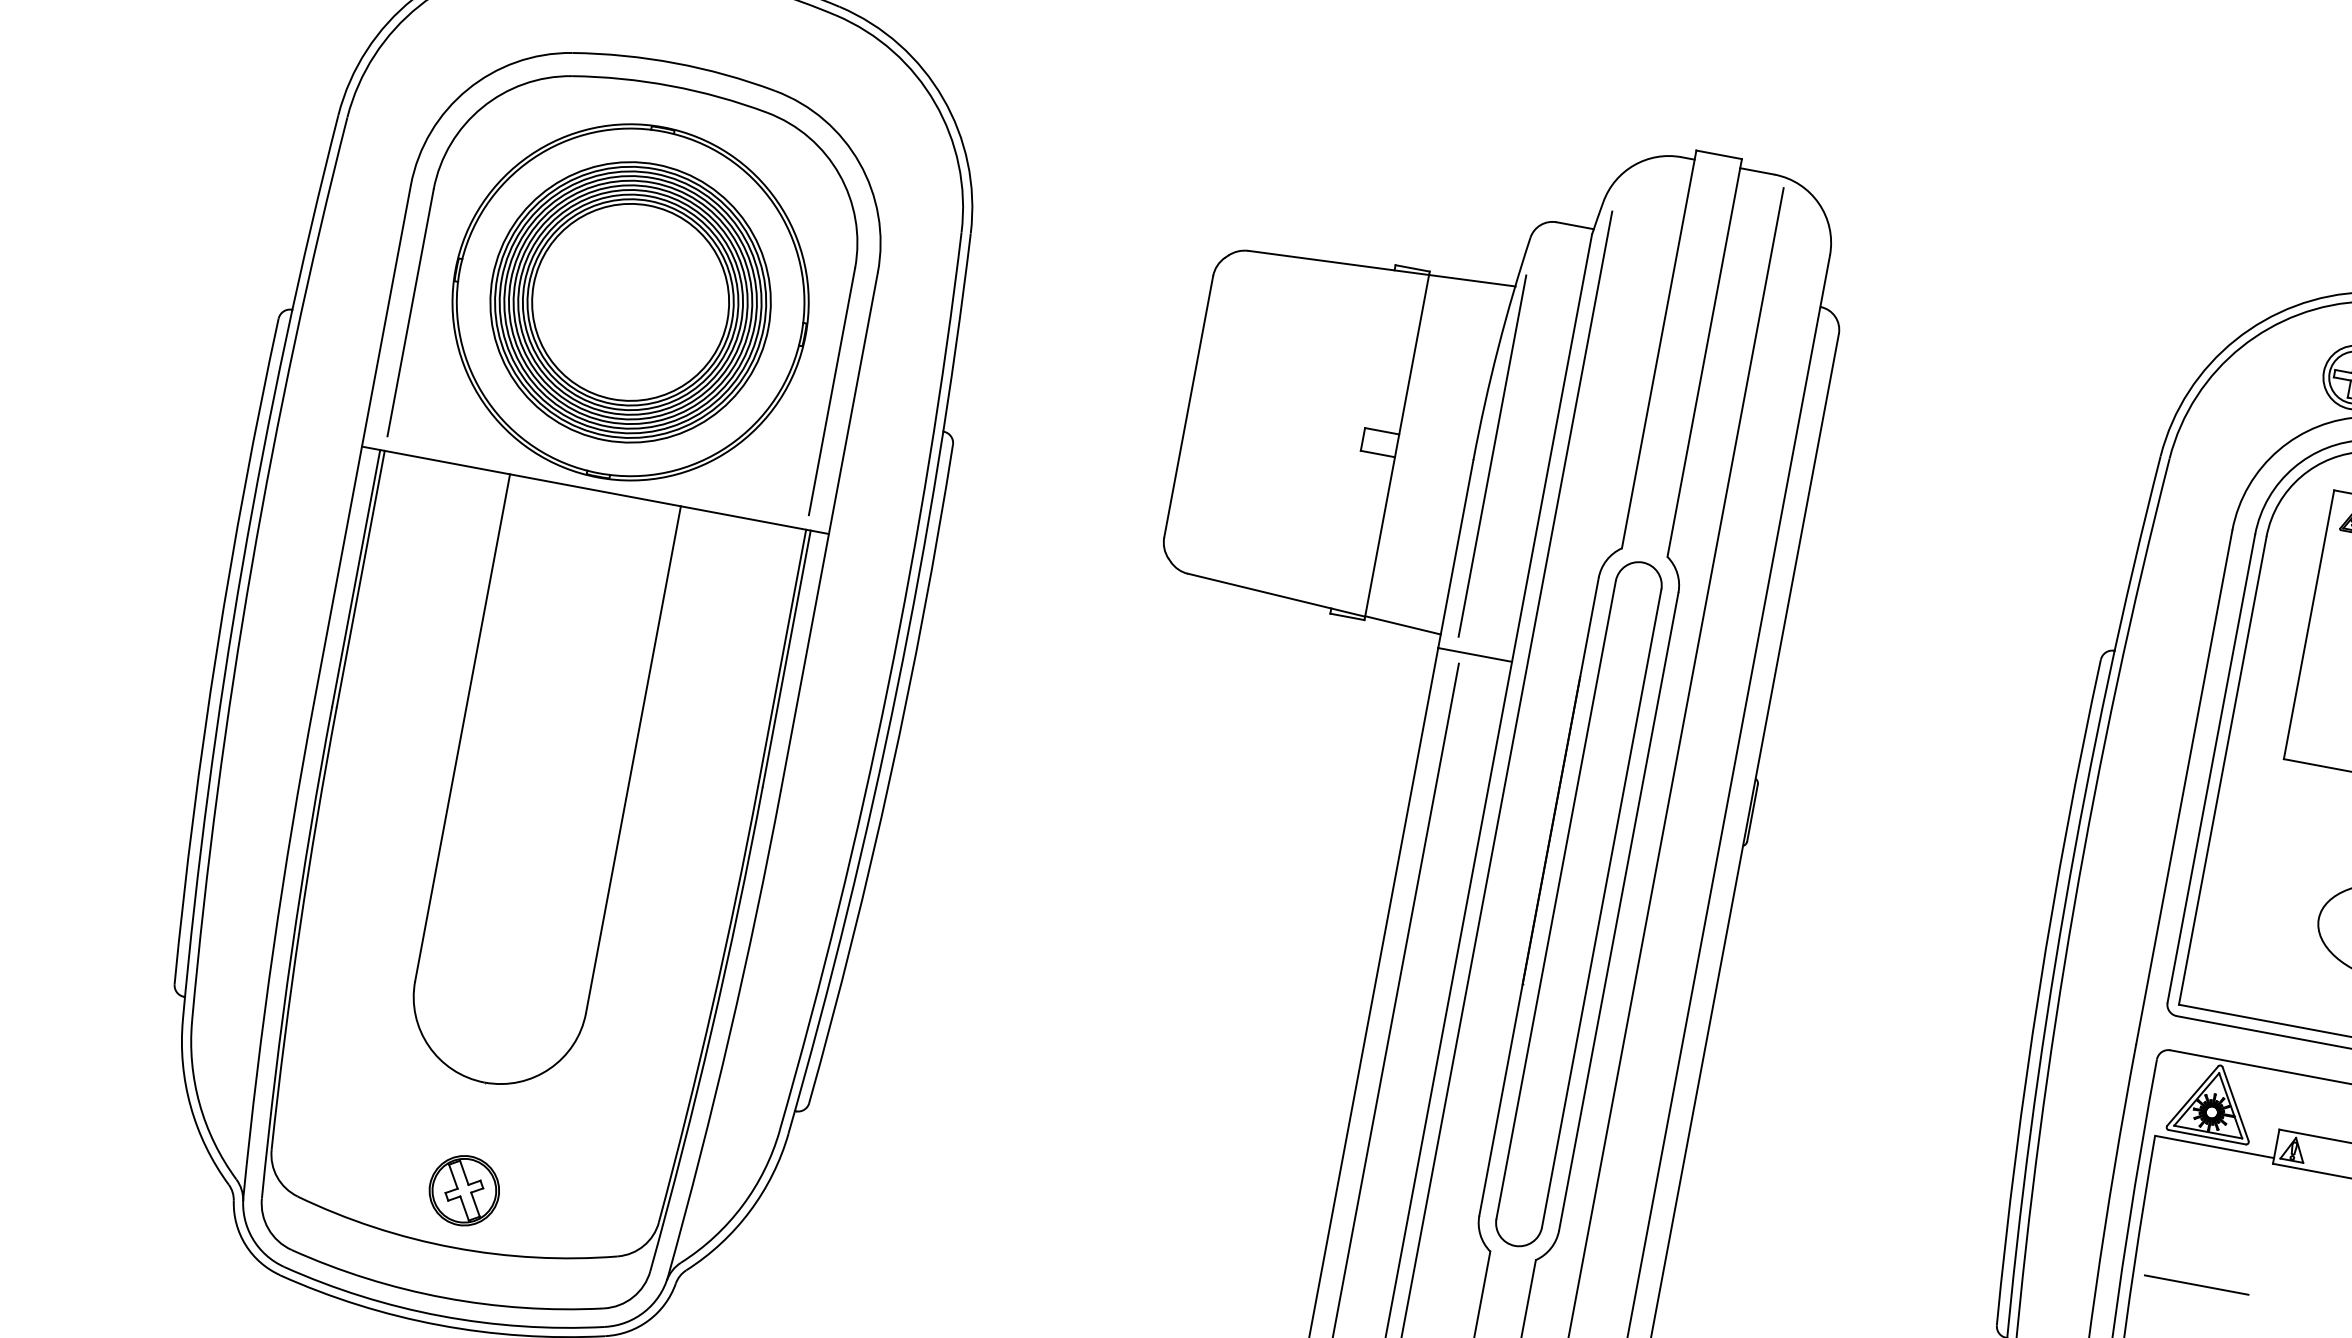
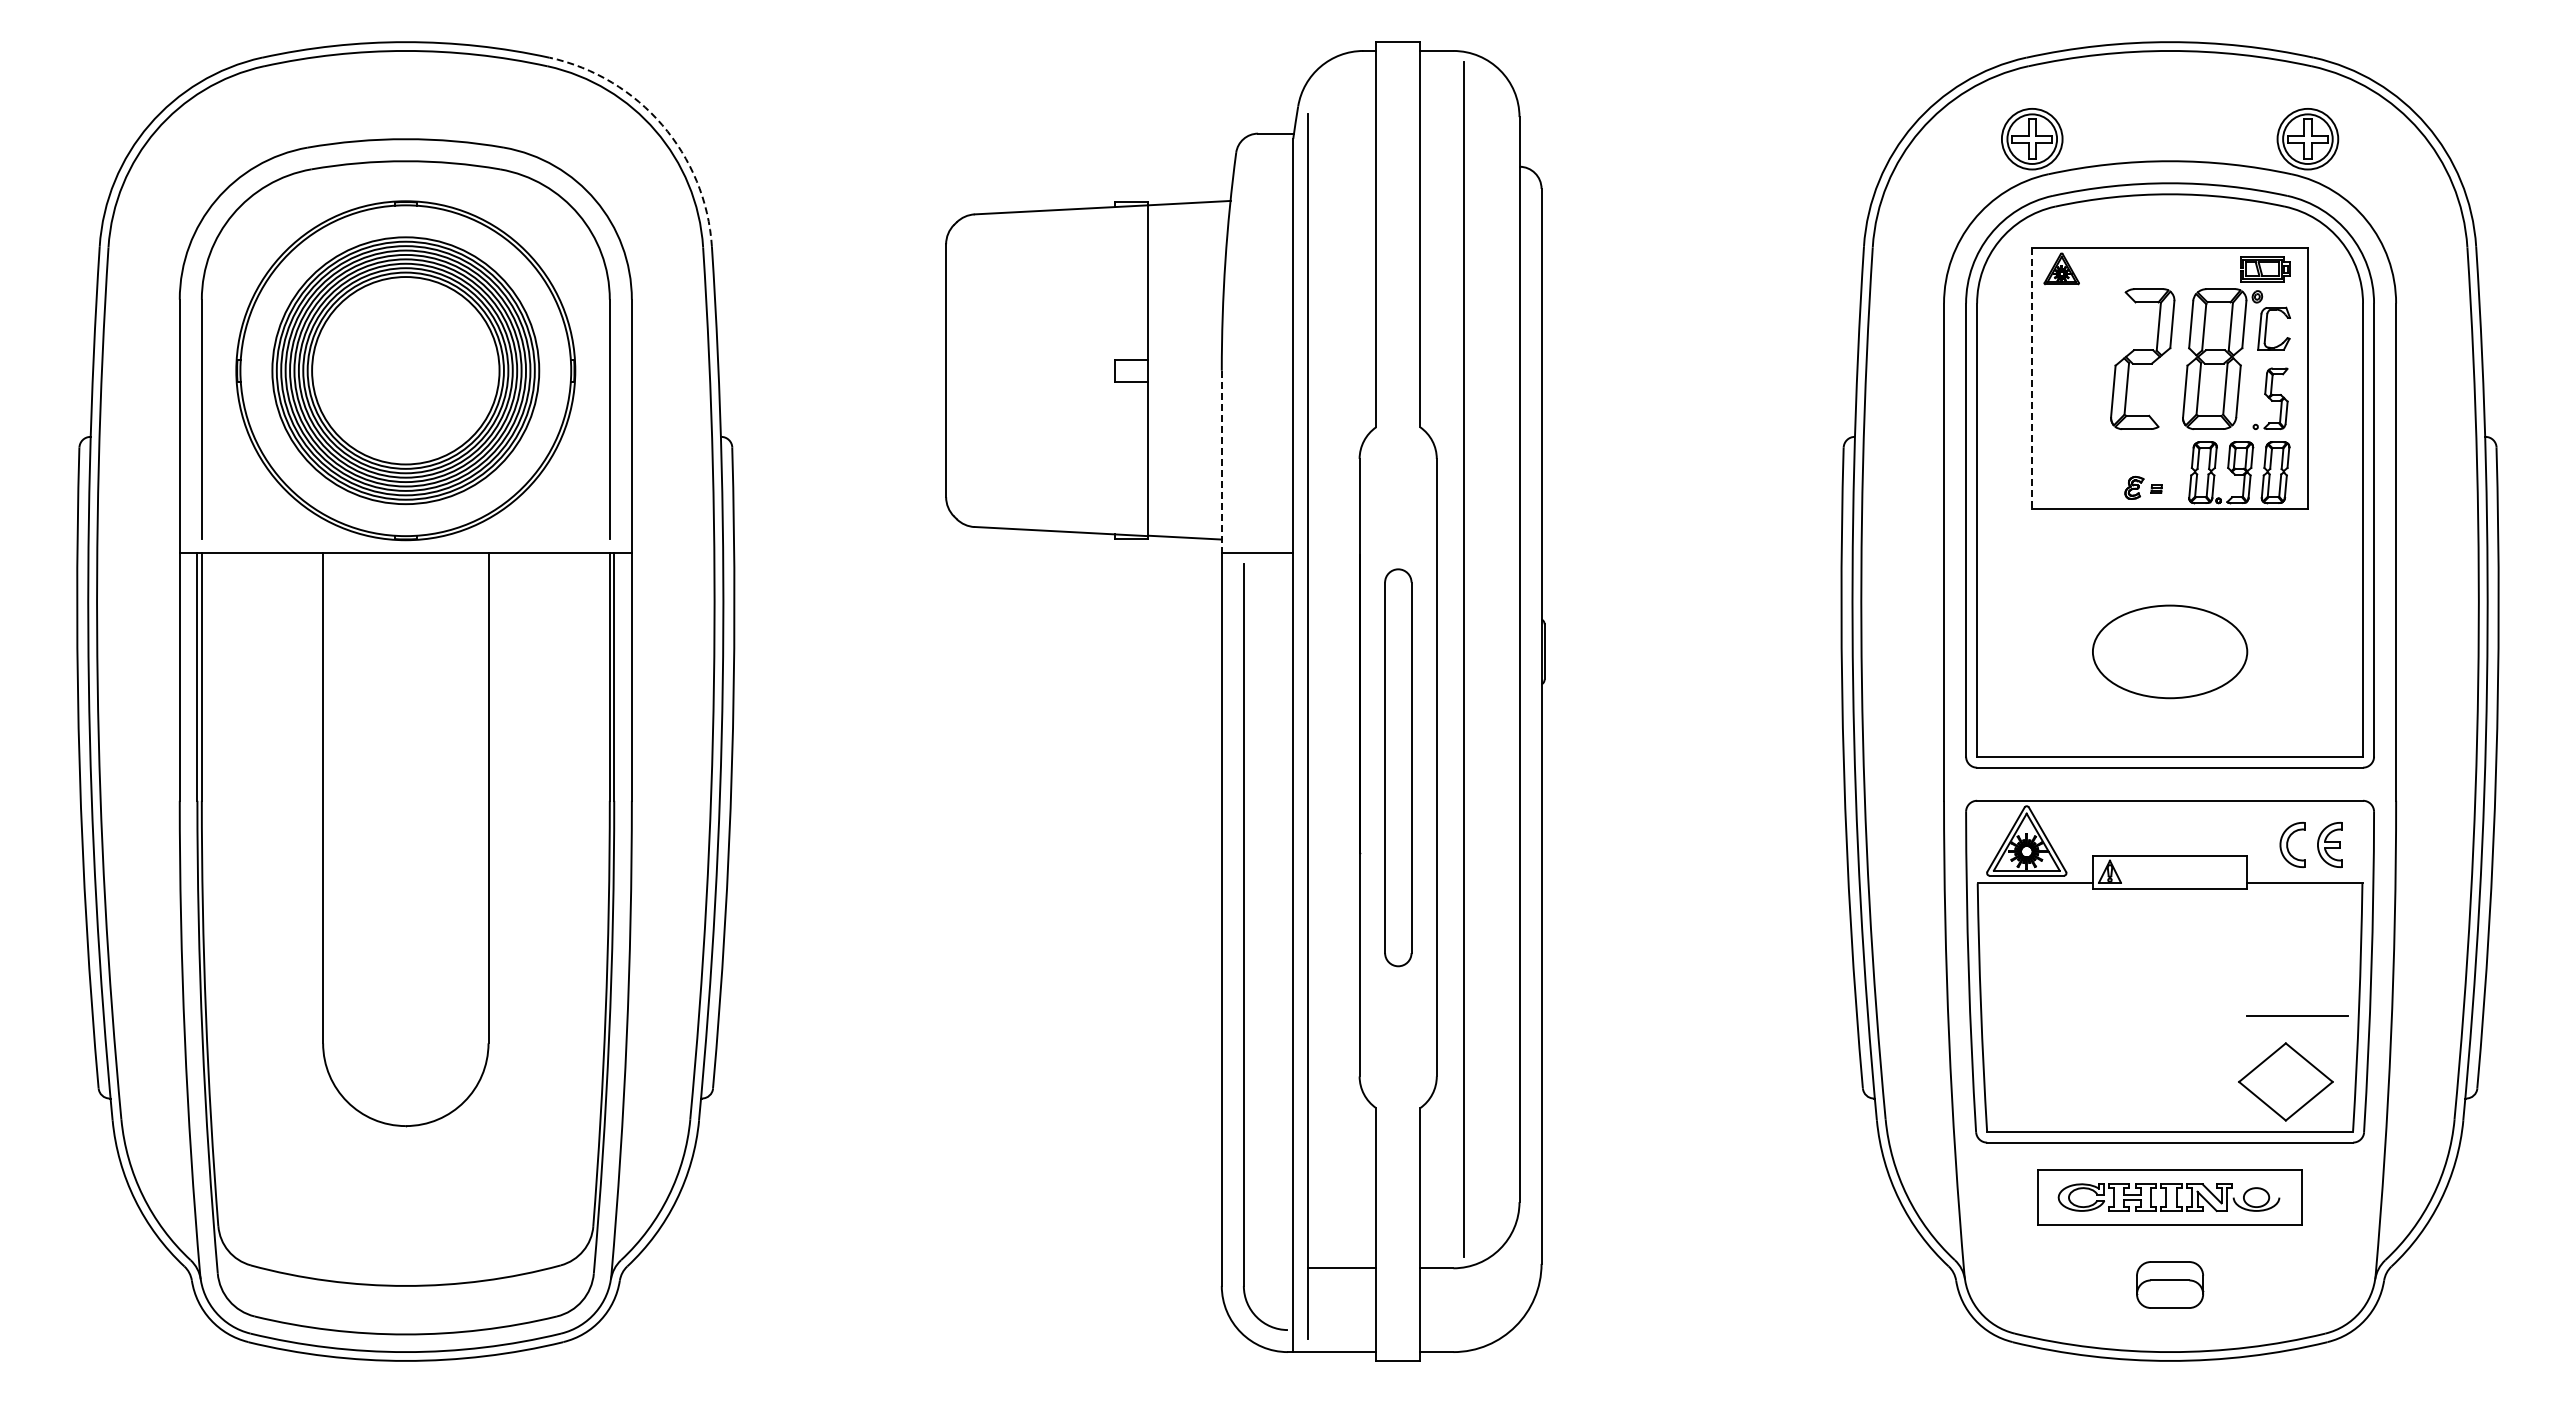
arc: (943, 98) -> (662, 125), solid -> dashed
line: (1492, 455) -> (1238, 363), removed
line: (1455, 553) -> (1221, 461), solid -> dashed
line: (2309, 624) -> (2032, 378), solid -> dashed
part: (1579, 904) -> (1398, 767), size x0.6
part: (464, 1190) -> (405, 1230), removed
line: (2196, 1284) -> (2042, 1015), removed

